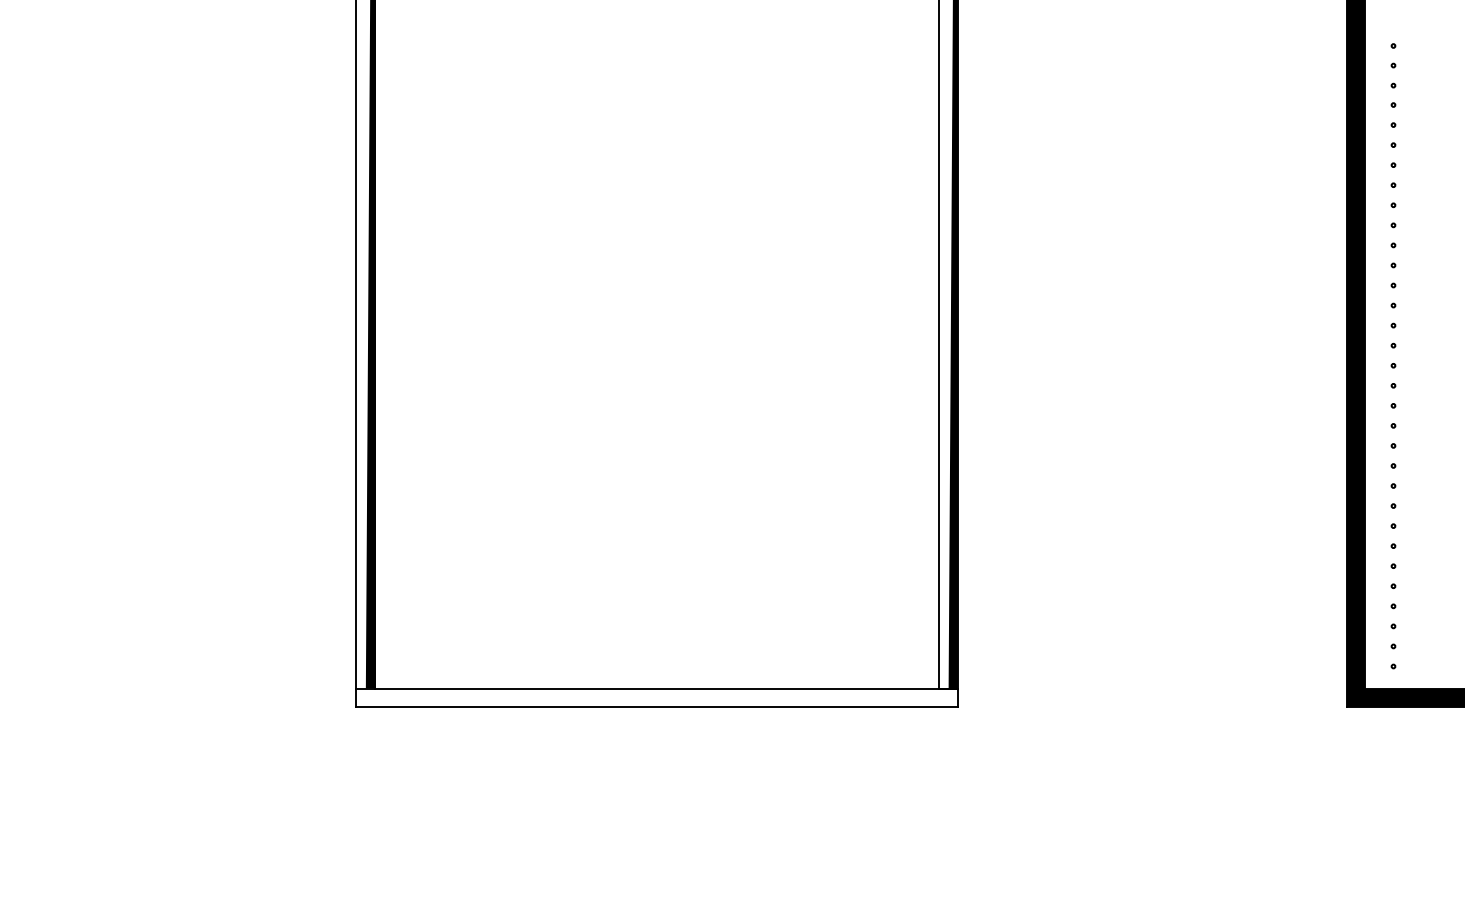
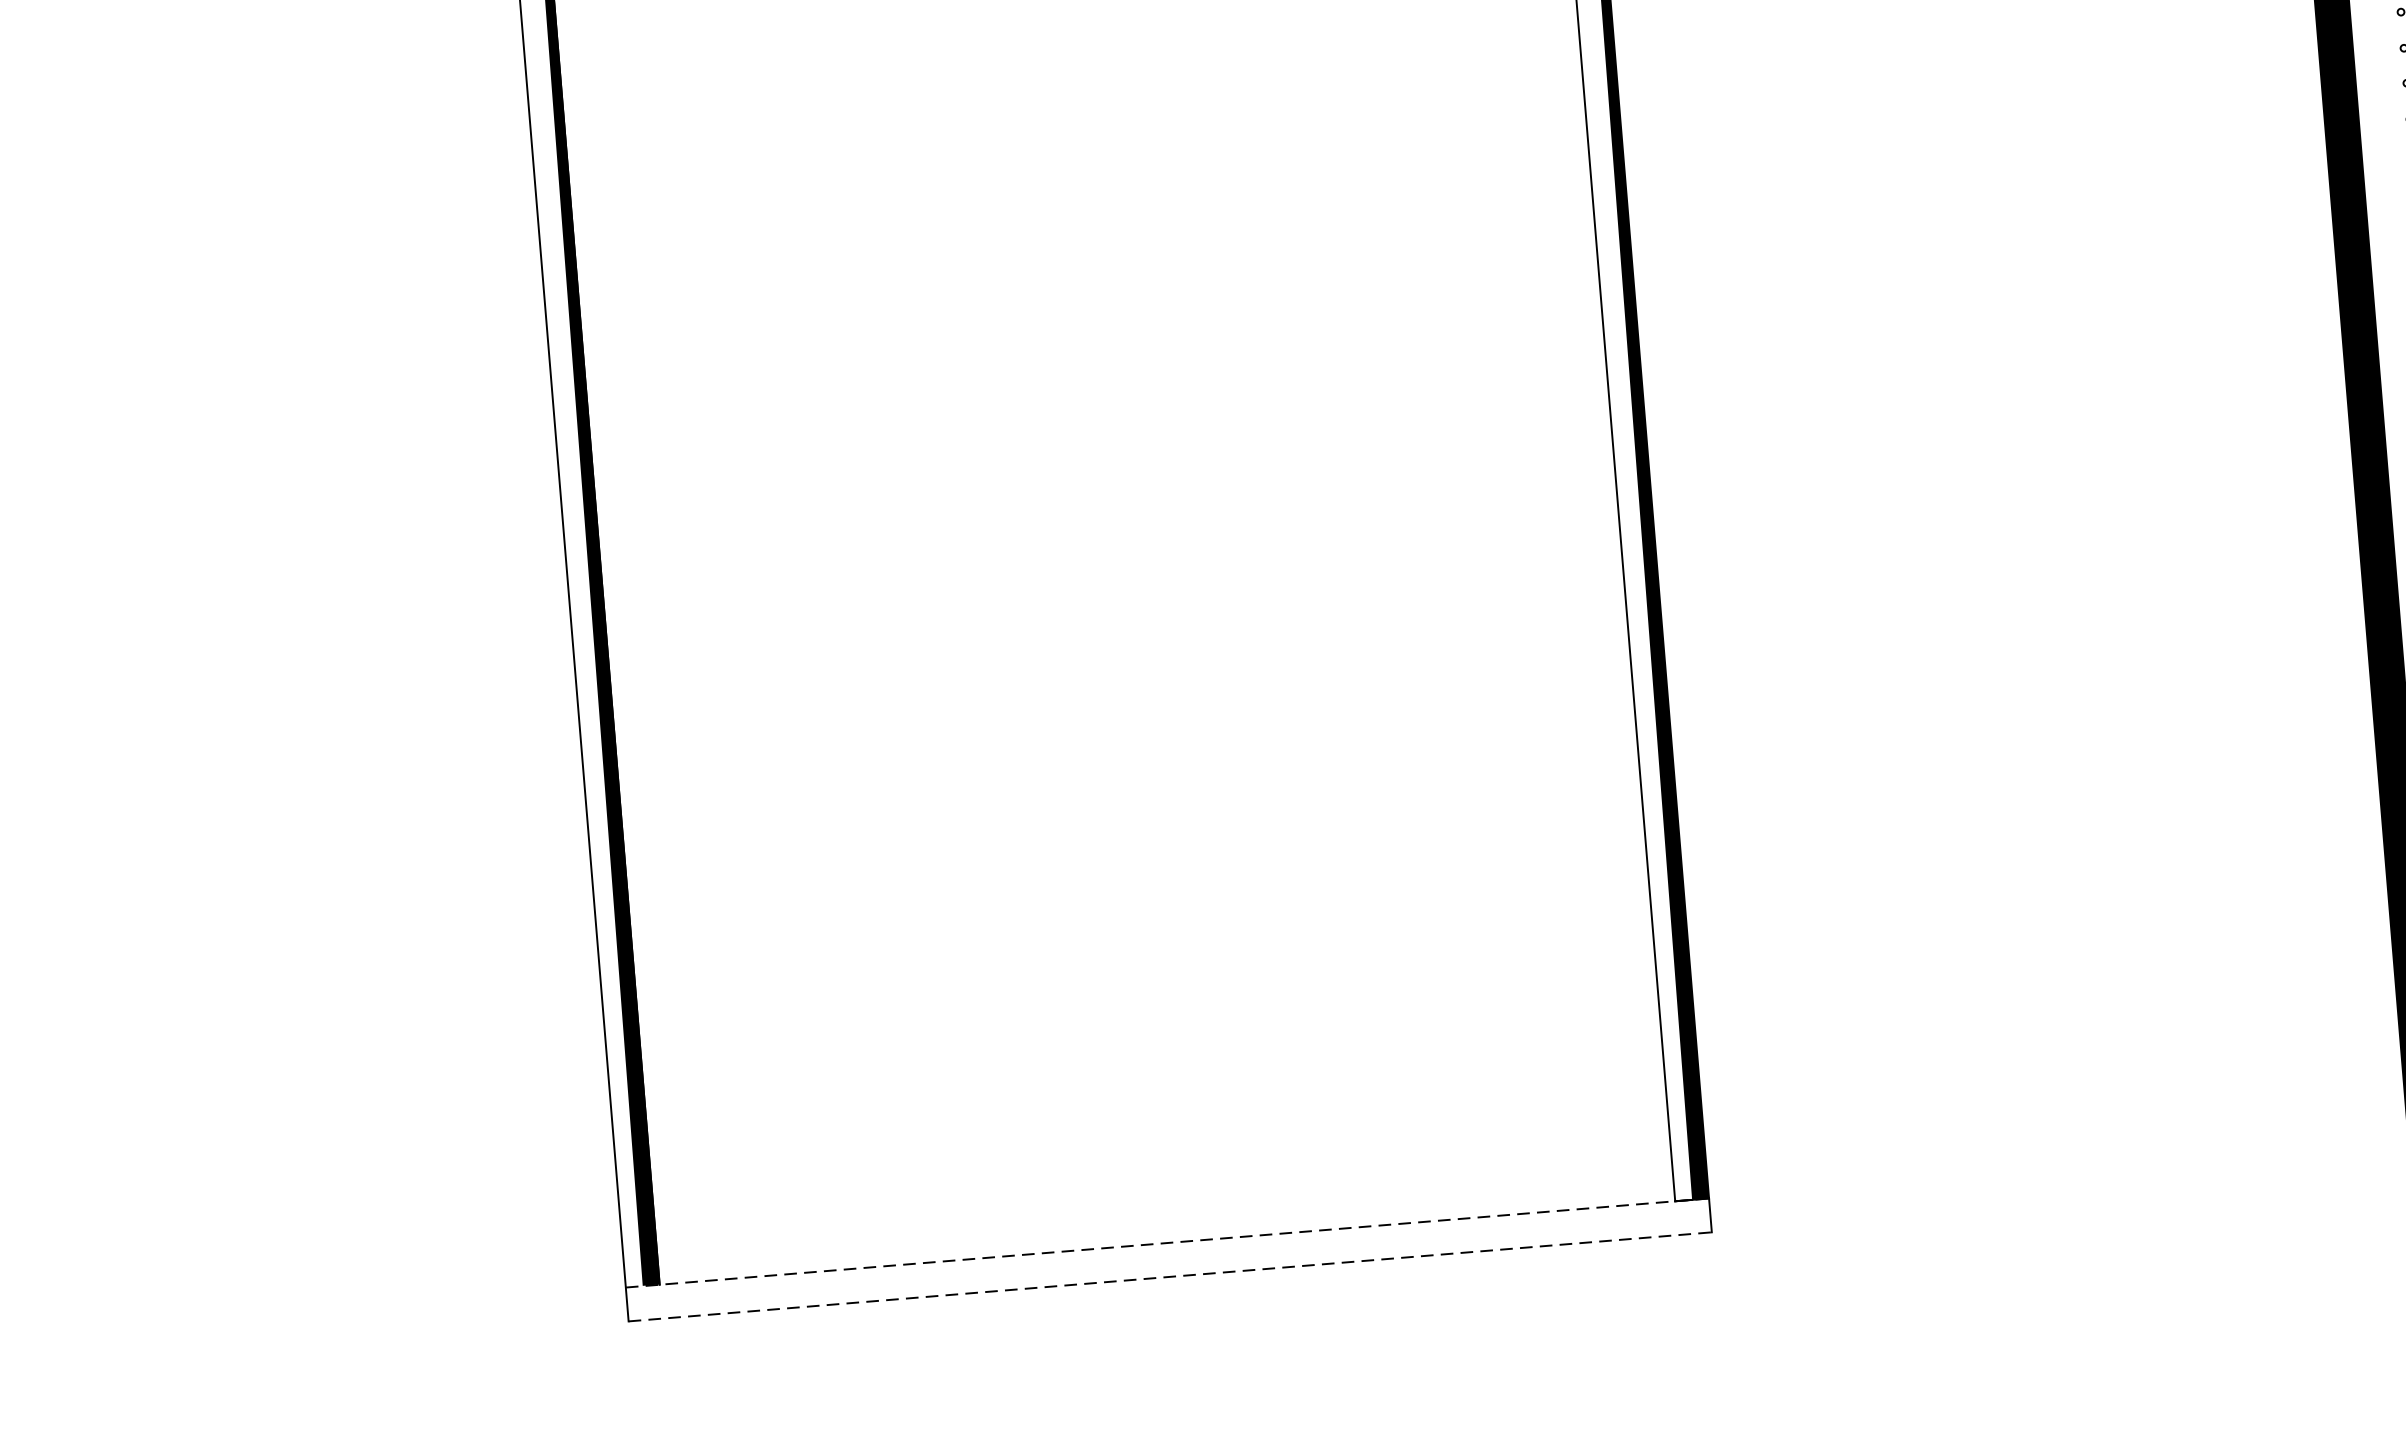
line: (657, 688) -> (1167, 1242), solid -> dashed
line: (657, 707) -> (1170, 1277), solid -> dashed

